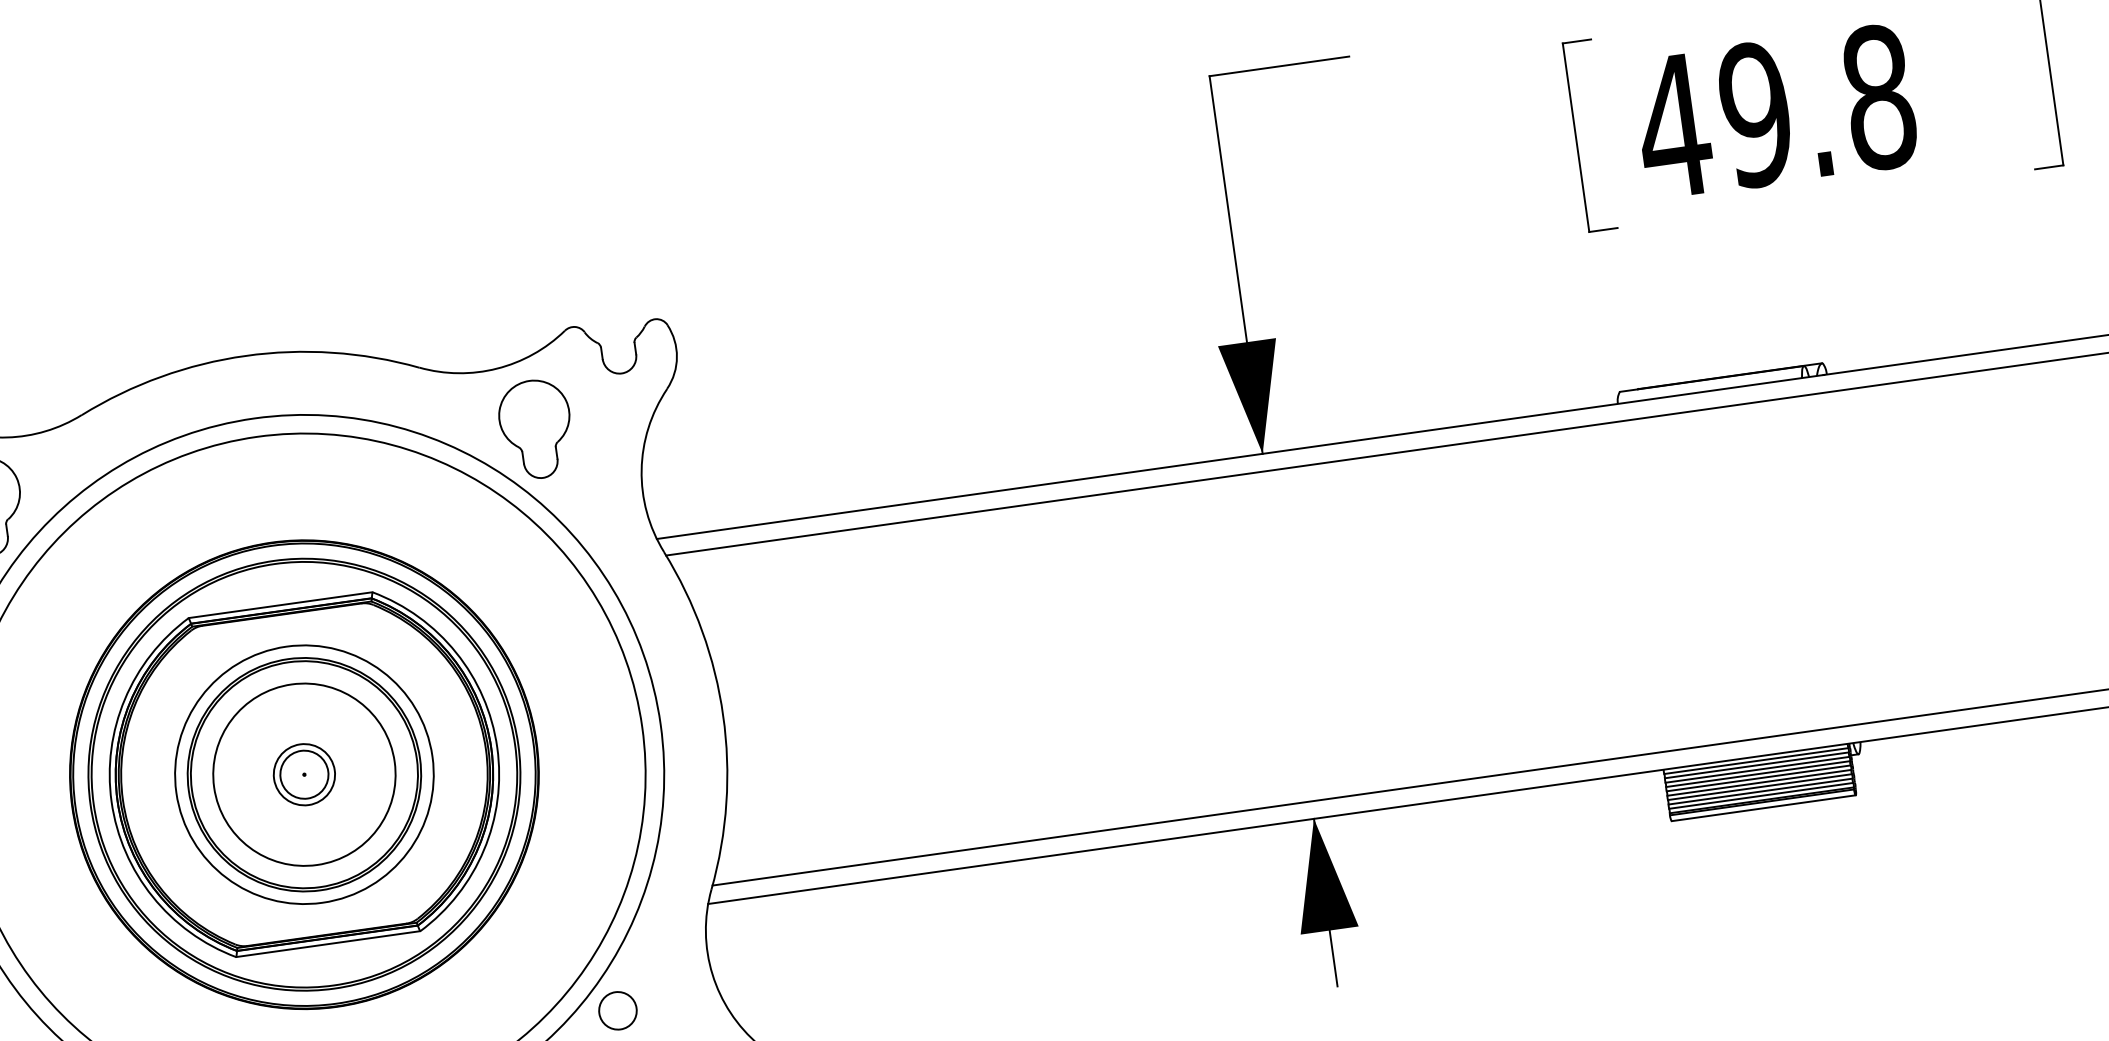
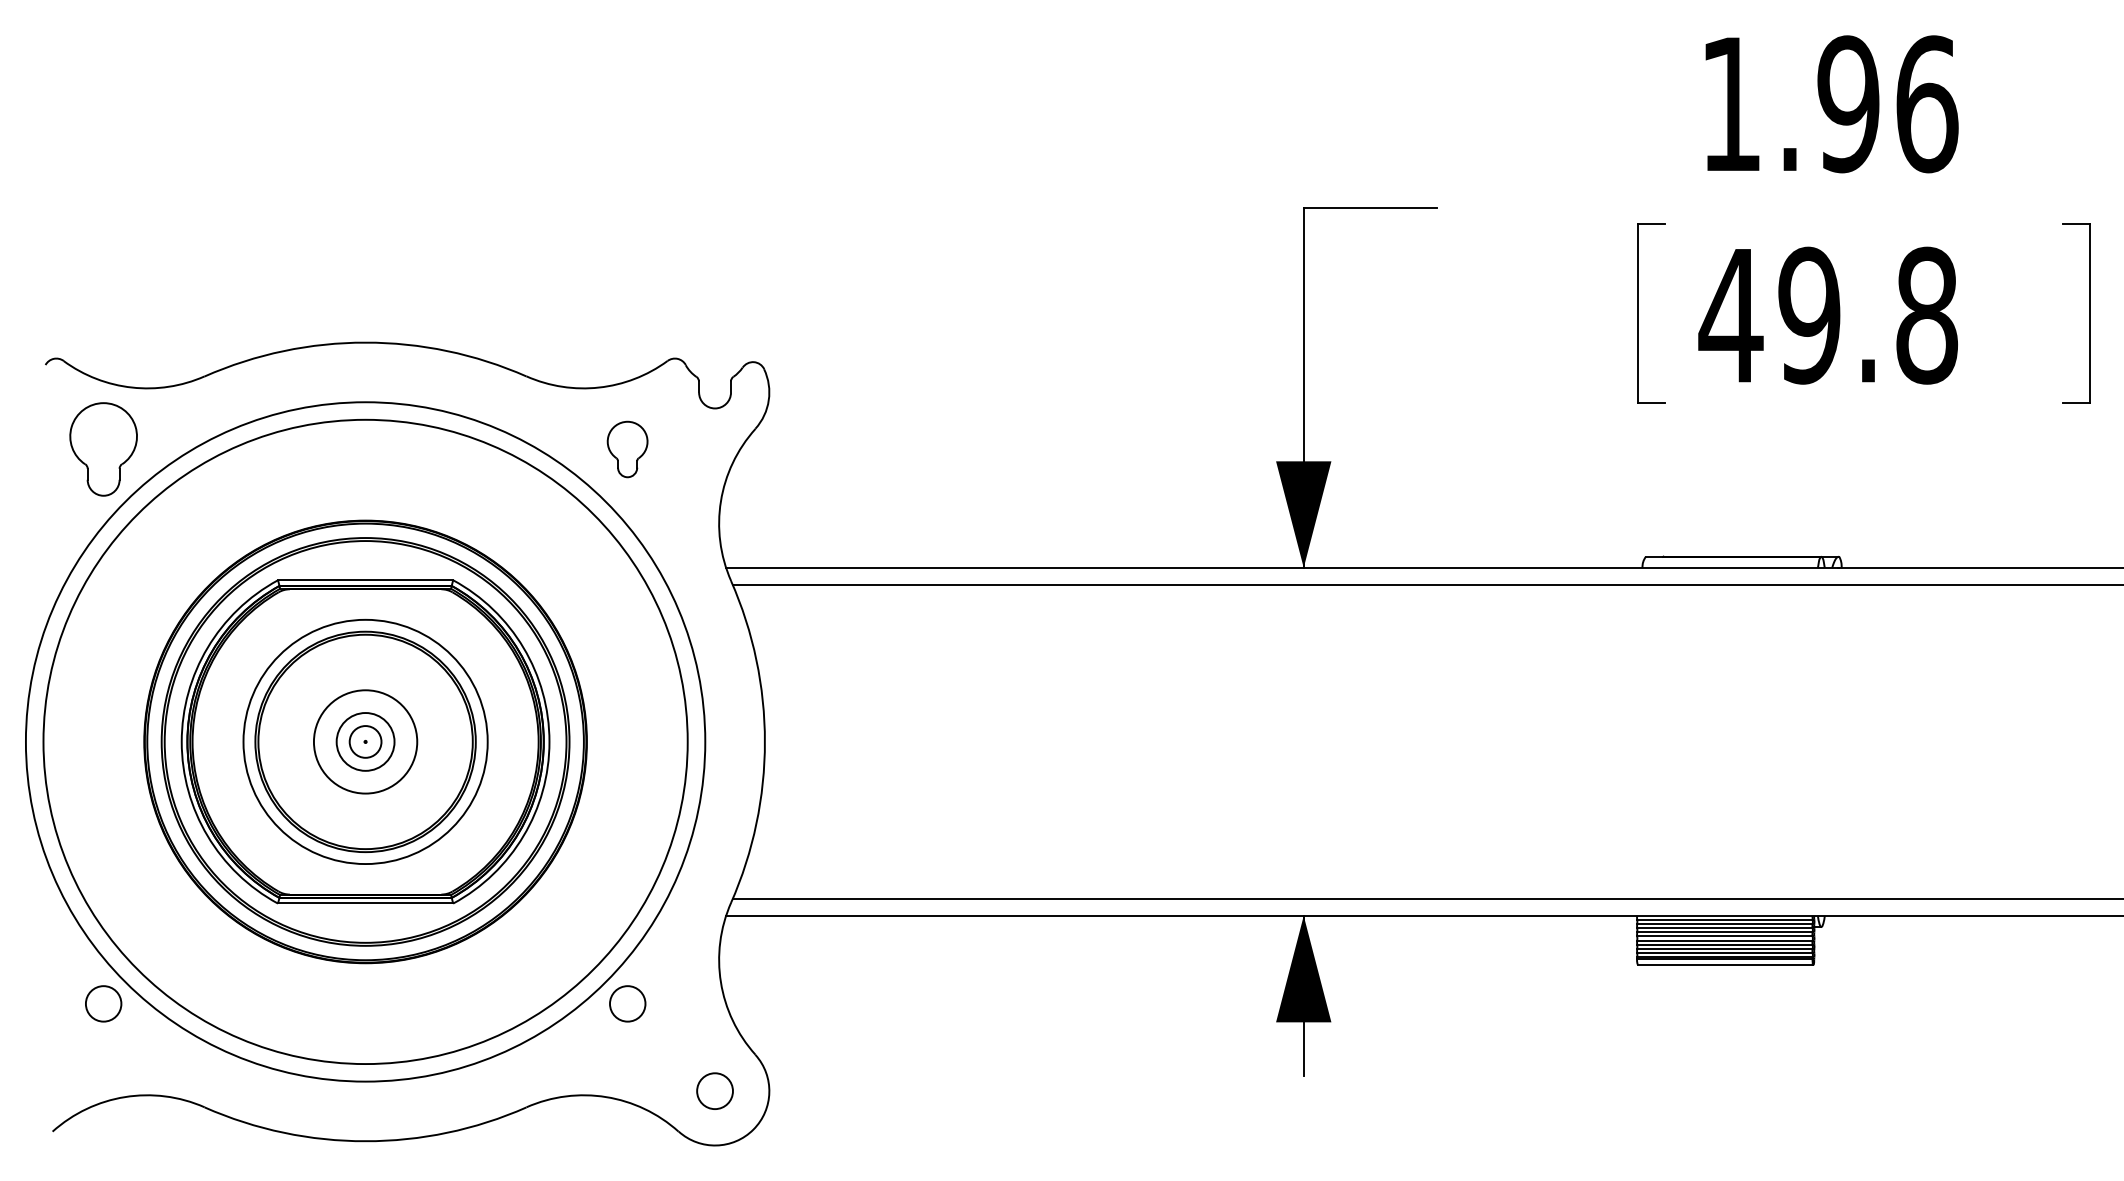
part: (536, 429) -> (627, 449), size x0.6
circle: (304, 774) -> (365, 741), size x0.6
circle: (304, 774) -> (365, 741), size x0.7

